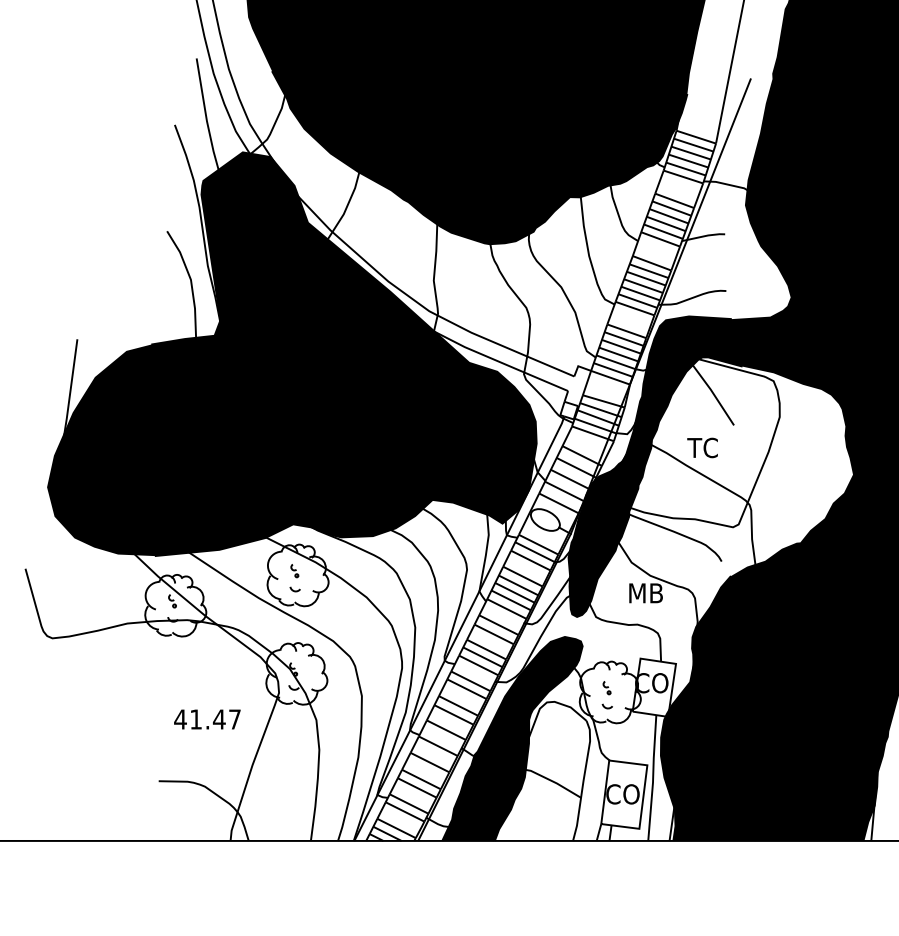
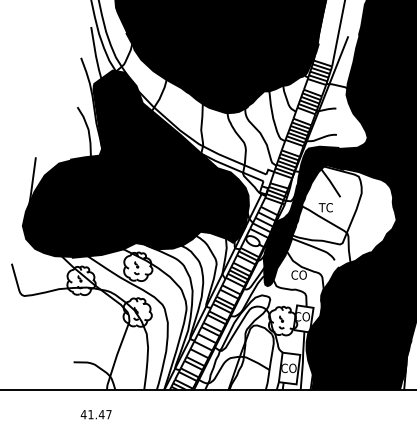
text: (645, 591) -> (299, 274), MB -> CO
text: (205, 719) -> (95, 414), moved
fill: (512, 738) -> (237, 342), removed

